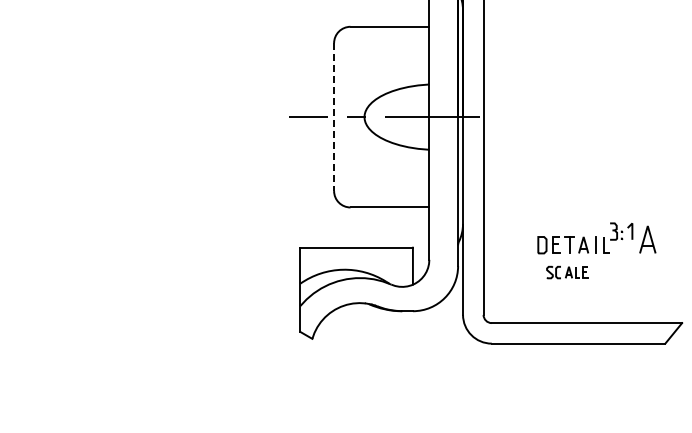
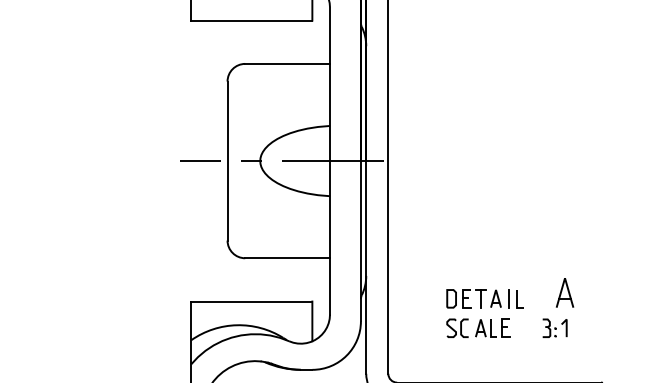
line: (334, 117) -> (227, 161), dashed -> solid
part: (621, 231) -> (554, 328), moved
part: (567, 272) -> (478, 328), size x1.43

